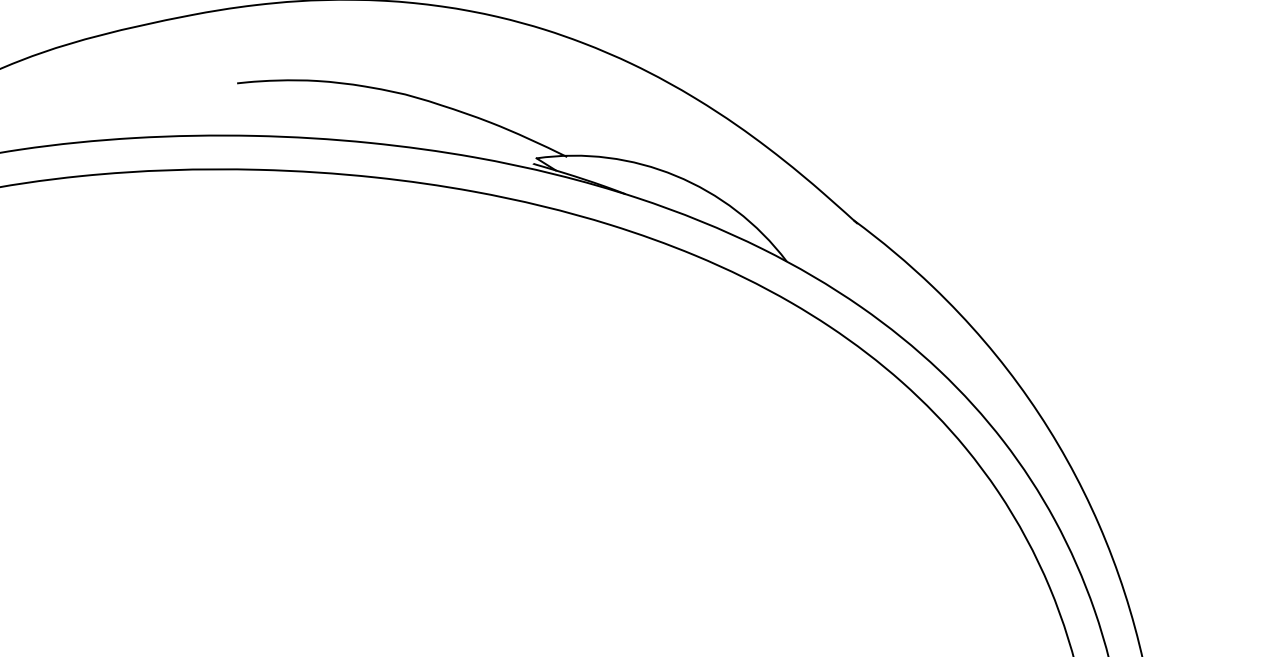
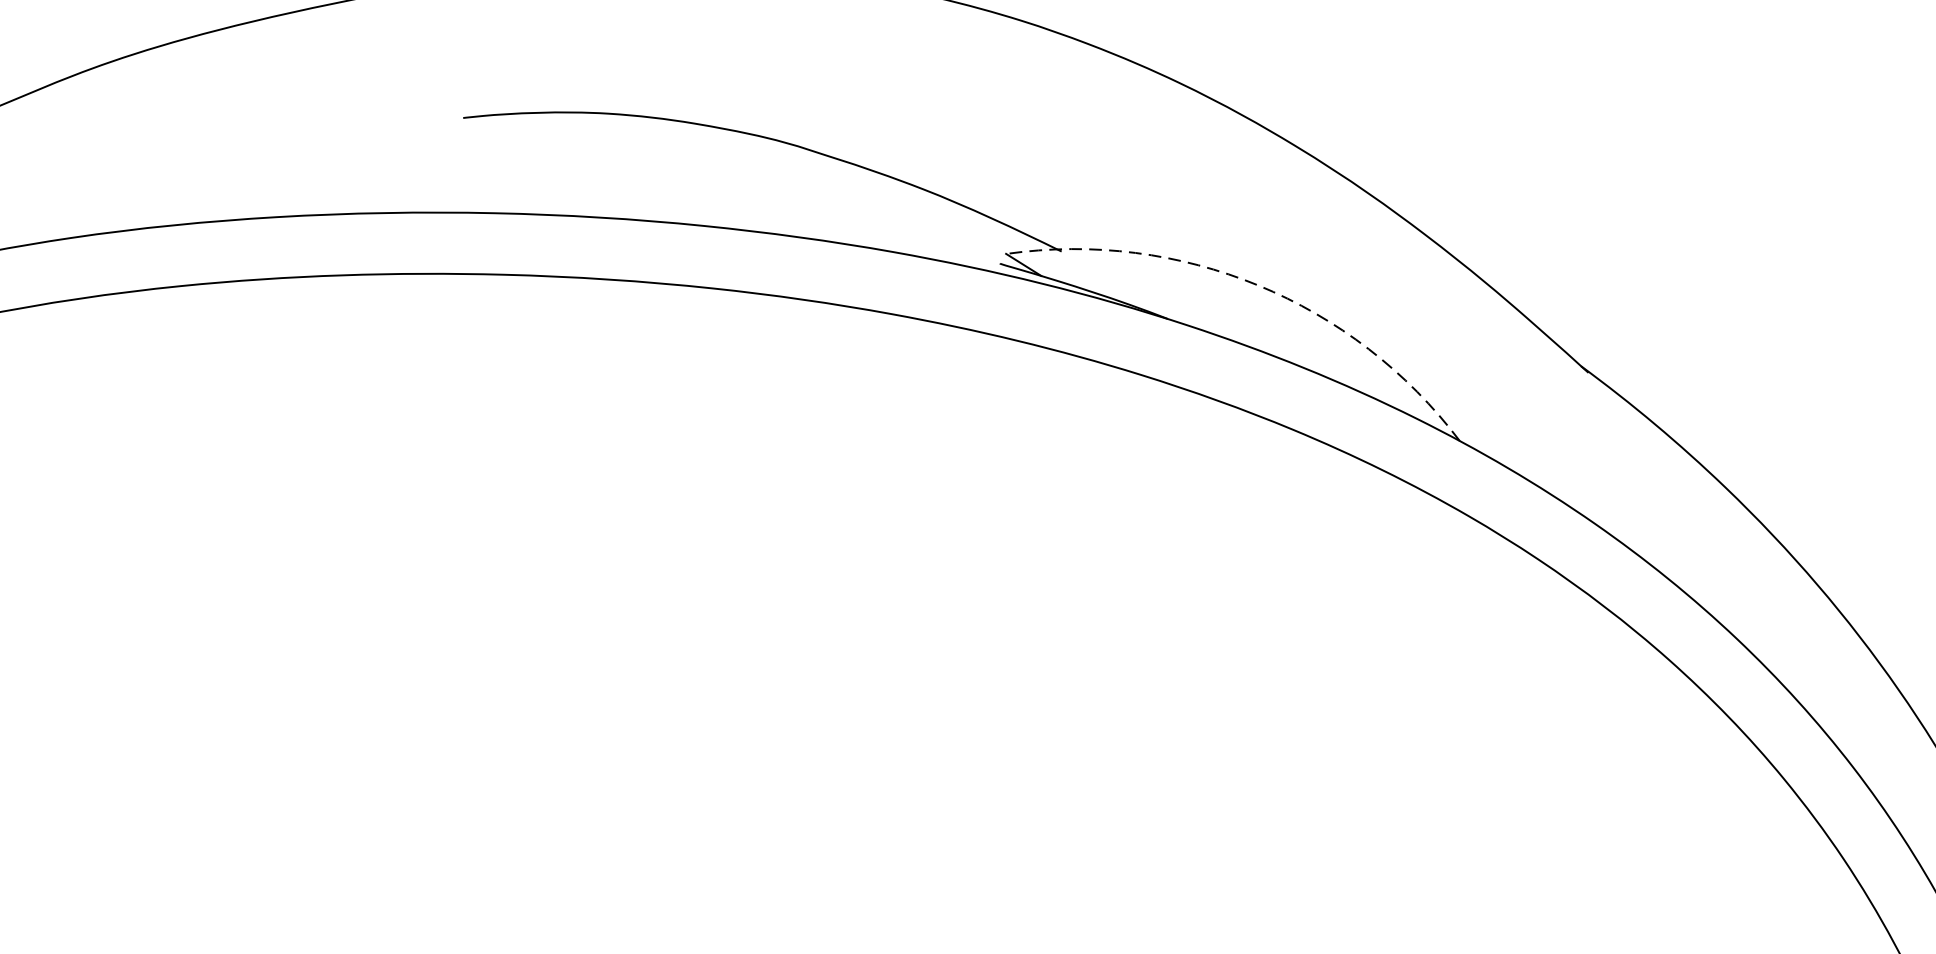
arc: (675, 175) -> (1258, 285), solid -> dashed

